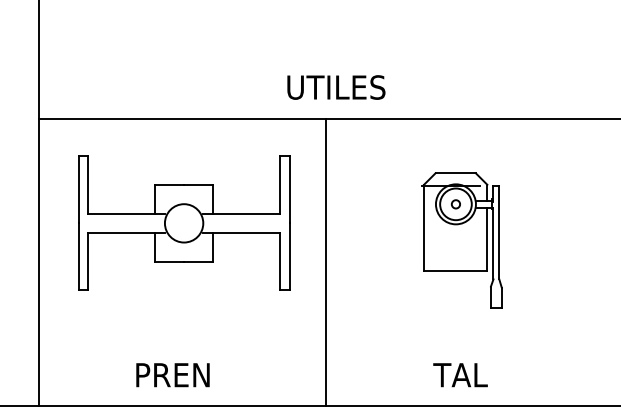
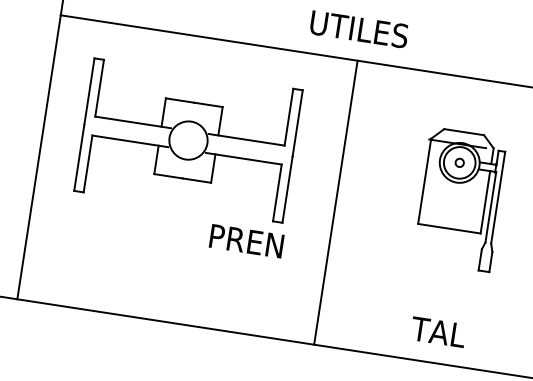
line: (326, 262) -> (335, 202), moved
text: (172, 375) -> (246, 241), moved

